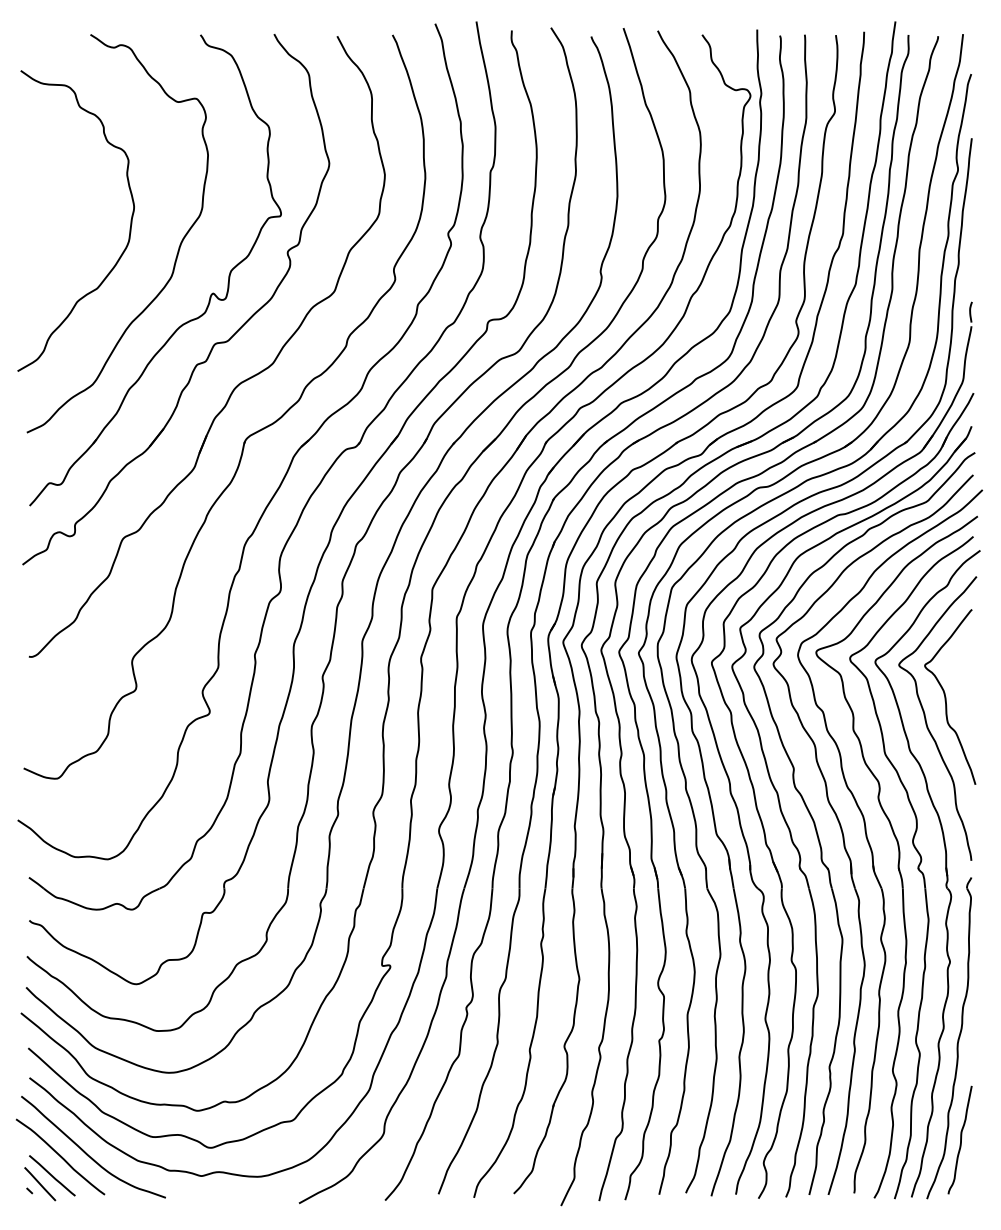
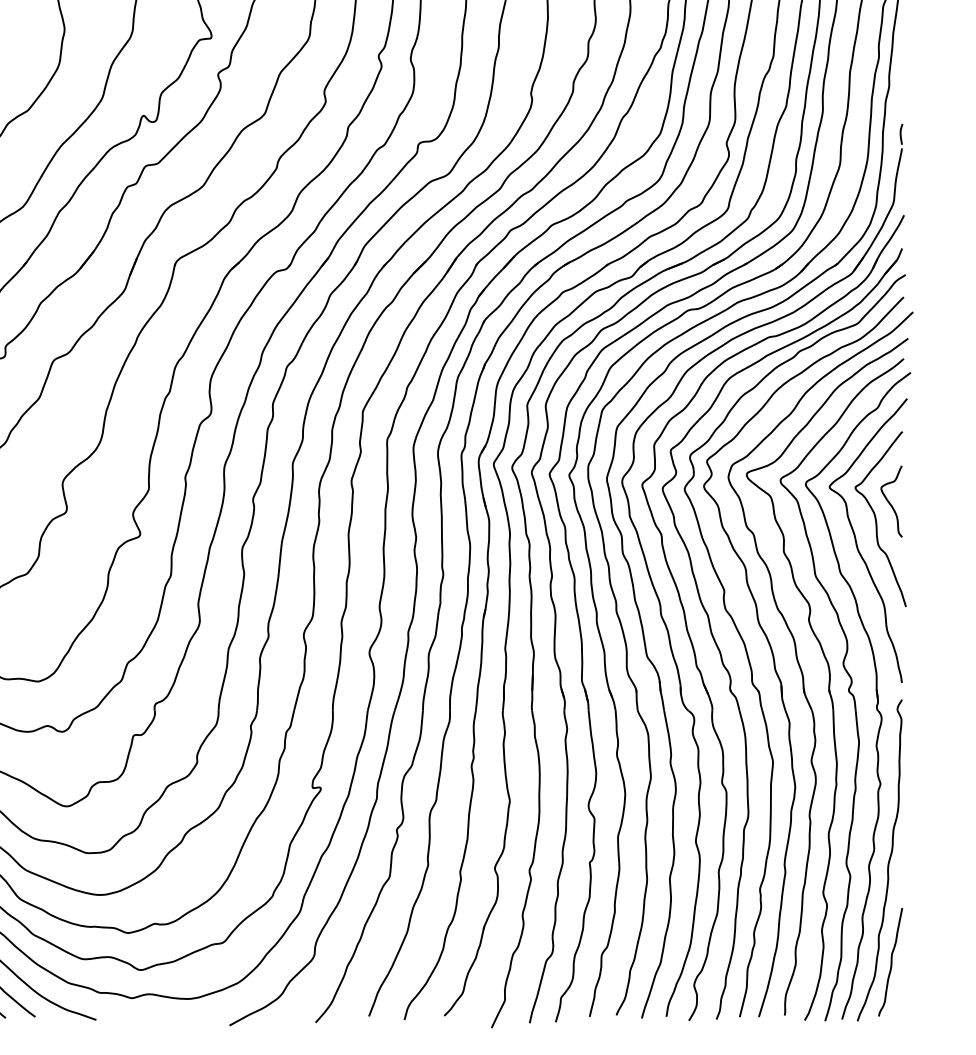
curve: (959, 679) -> (889, 501), added

